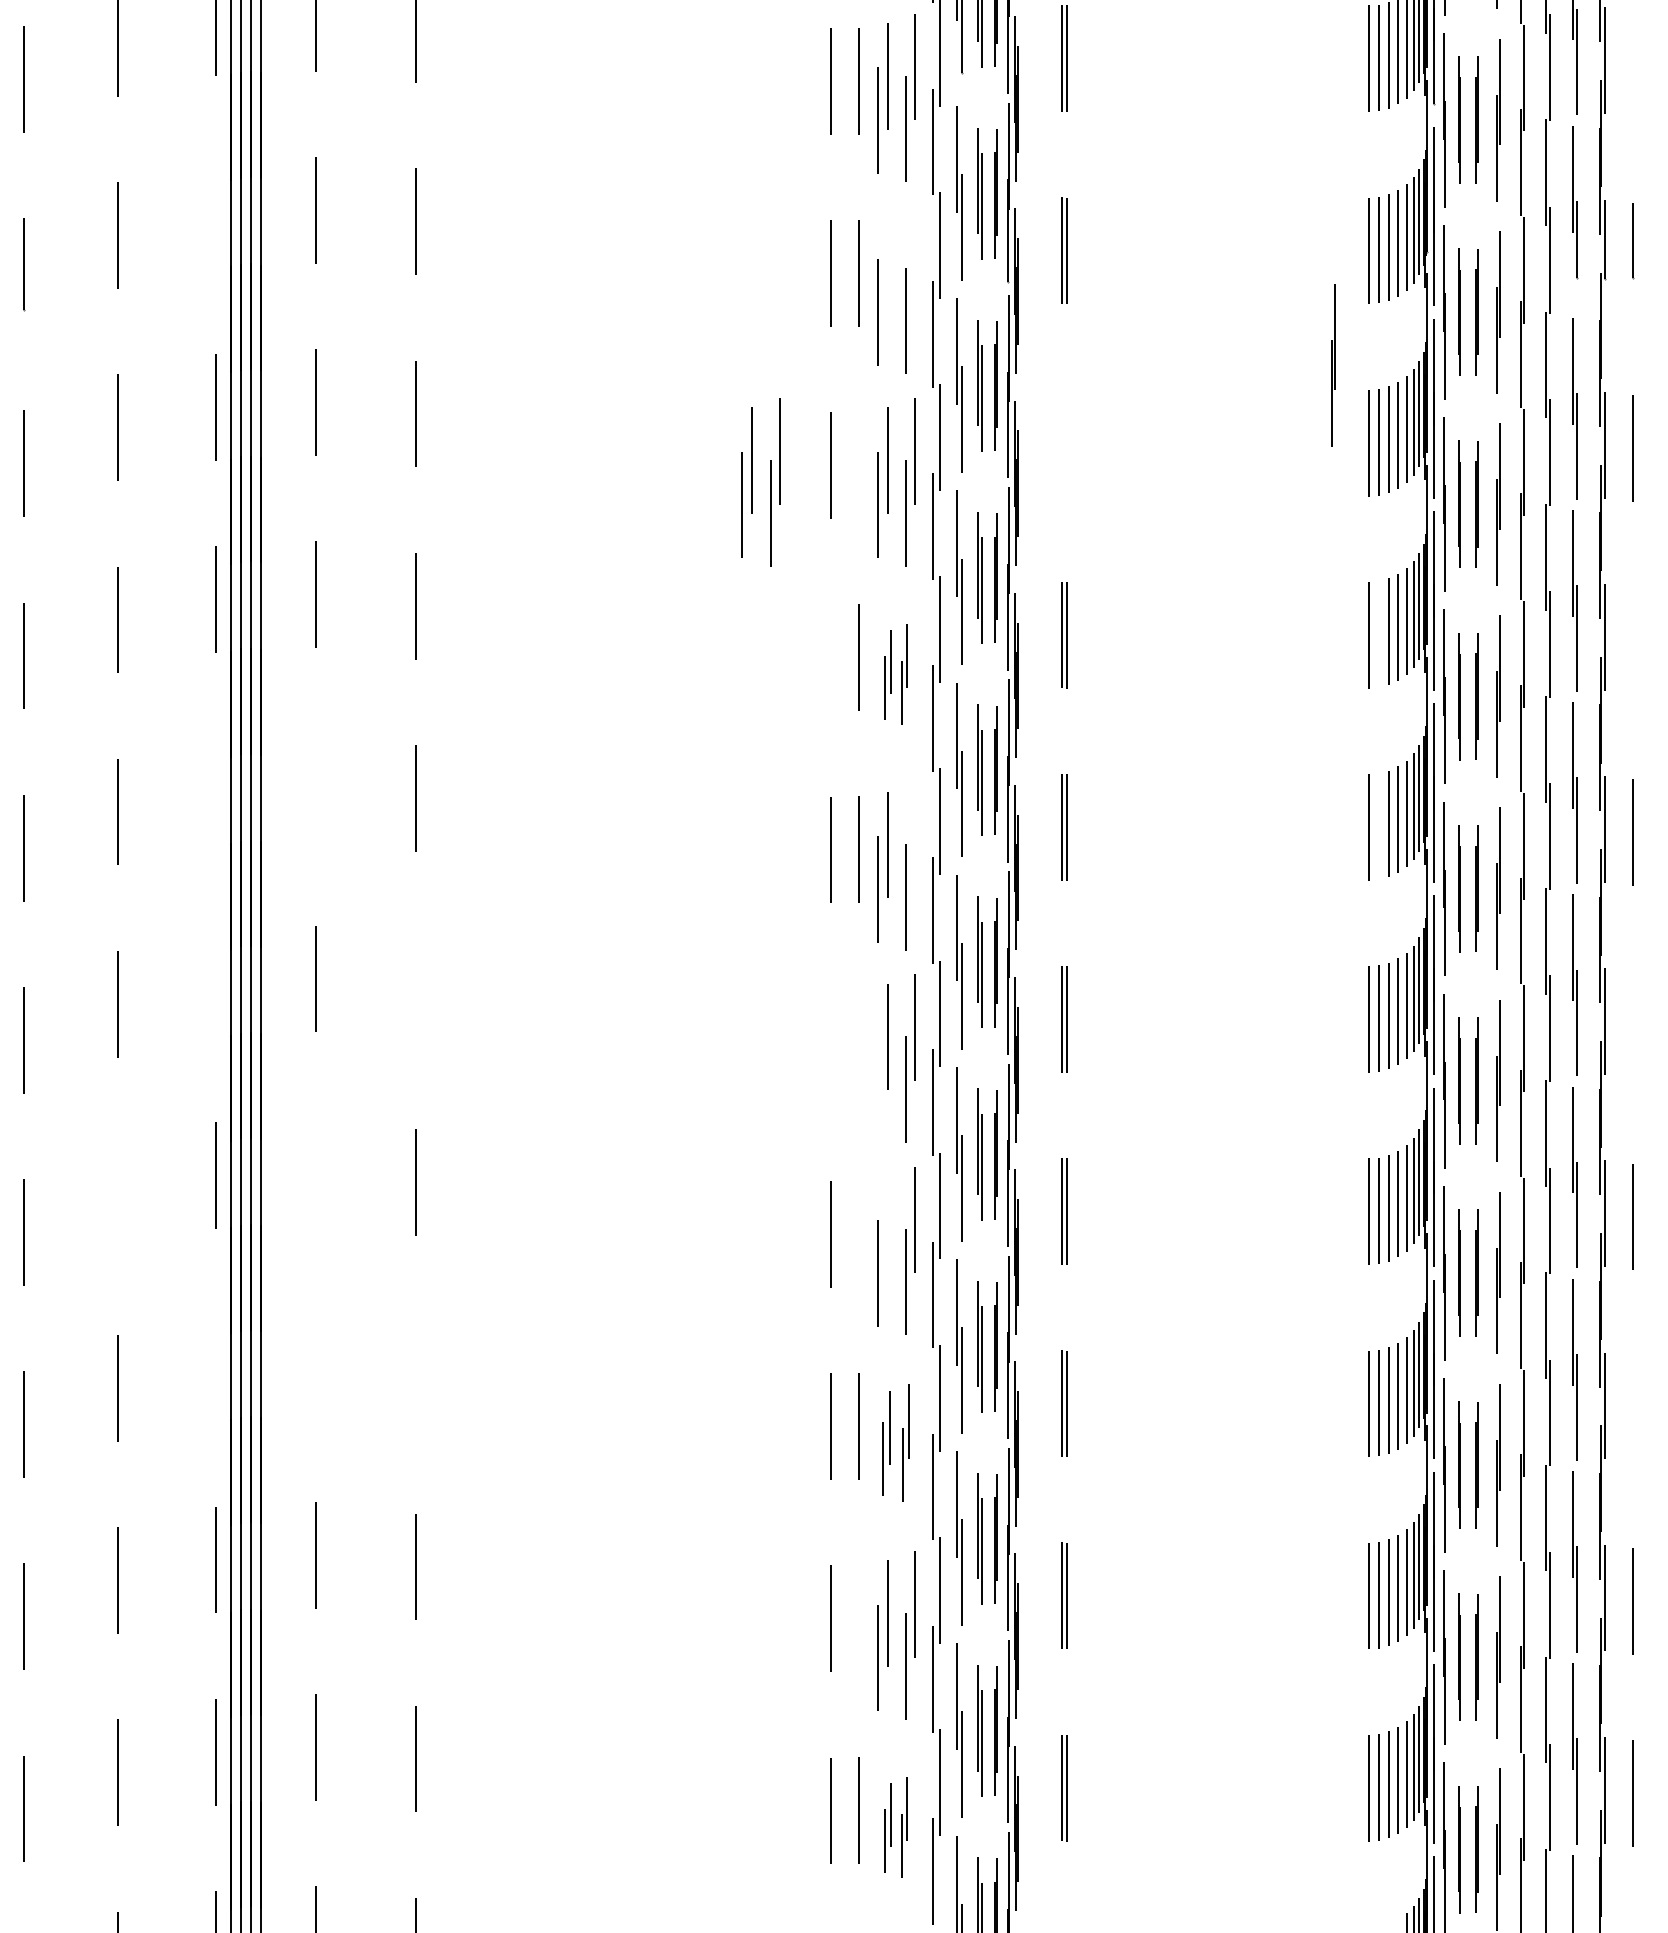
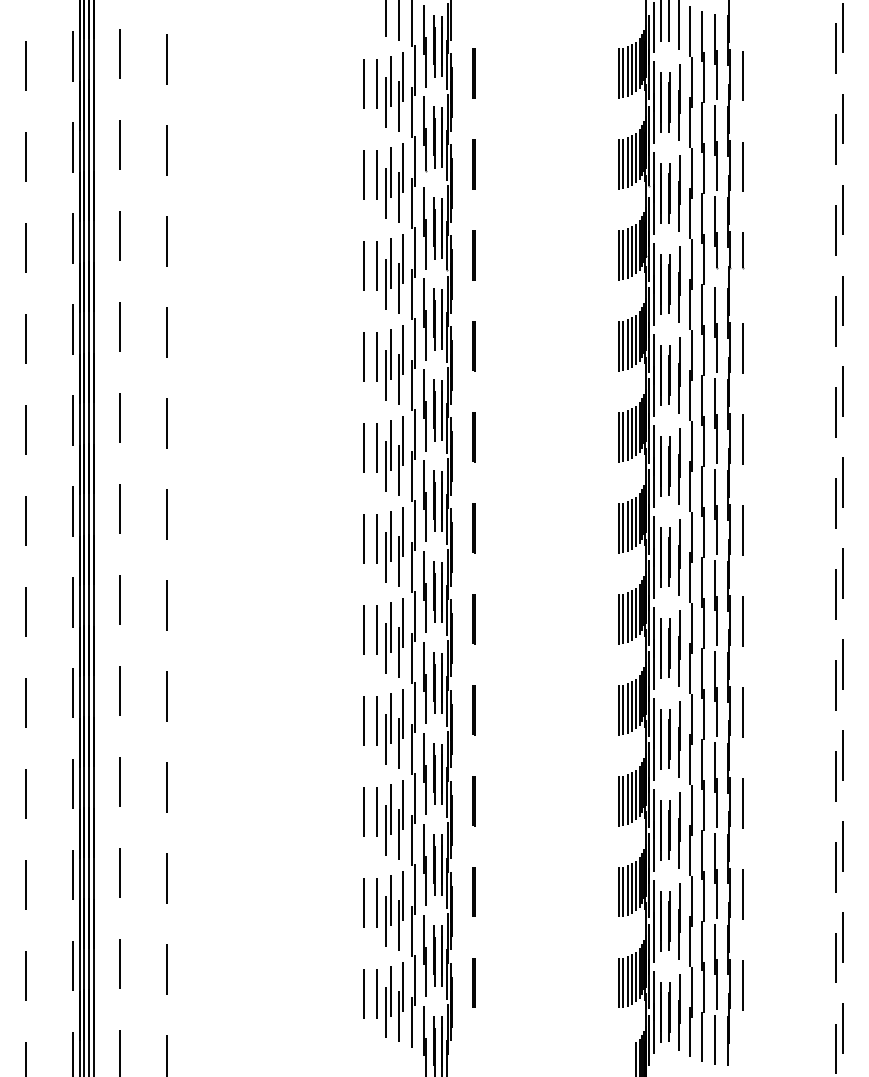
line: (1633, 63) -> (743, 166), added
line: (215, 215) -> (72, 238), added
line: (914, 257) -> (403, 258), added
line: (887, 268) -> (390, 263), added
line: (1333, 365) -> (601, 309), removed
line: (1062, 443) -> (473, 346), added
line: (860, 464) -> (377, 356), added
part: (760, 481) -> (330, 364), removed
line: (1379, 633) -> (623, 436), added
line: (1633, 639) -> (743, 439), added
line: (830, 656) -> (363, 447), added
part: (895, 673) -> (394, 455), size x1.67
line: (317, 785) -> (120, 508), added
line: (215, 789) -> (72, 510), added
line: (1379, 825) -> (623, 527), added
line: (914, 834) -> (403, 531), added
line: (215, 982) -> (72, 601), added
line: (414, 990) -> (166, 605), added
line: (1633, 1024) -> (743, 621), added
line: (830, 1041) -> (363, 629), added
line: (860, 1041) -> (377, 629), added
line: (876, 1081) -> (385, 648), added
line: (317, 1170) -> (120, 690), added
line: (116, 1195) -> (25, 702), added
line: (887, 1229) -> (390, 718), added
line: (860, 1233) -> (377, 720), added
line: (315, 1362) -> (119, 781), added
line: (215, 1366) -> (72, 783), added
line: (414, 1374) -> (166, 787), added
line: (1633, 1408) -> (743, 803), added
part: (895, 1442) -> (394, 819), size x1.43
line: (860, 1617) -> (377, 902), added
part: (895, 1826) -> (394, 1001), size x1.67

